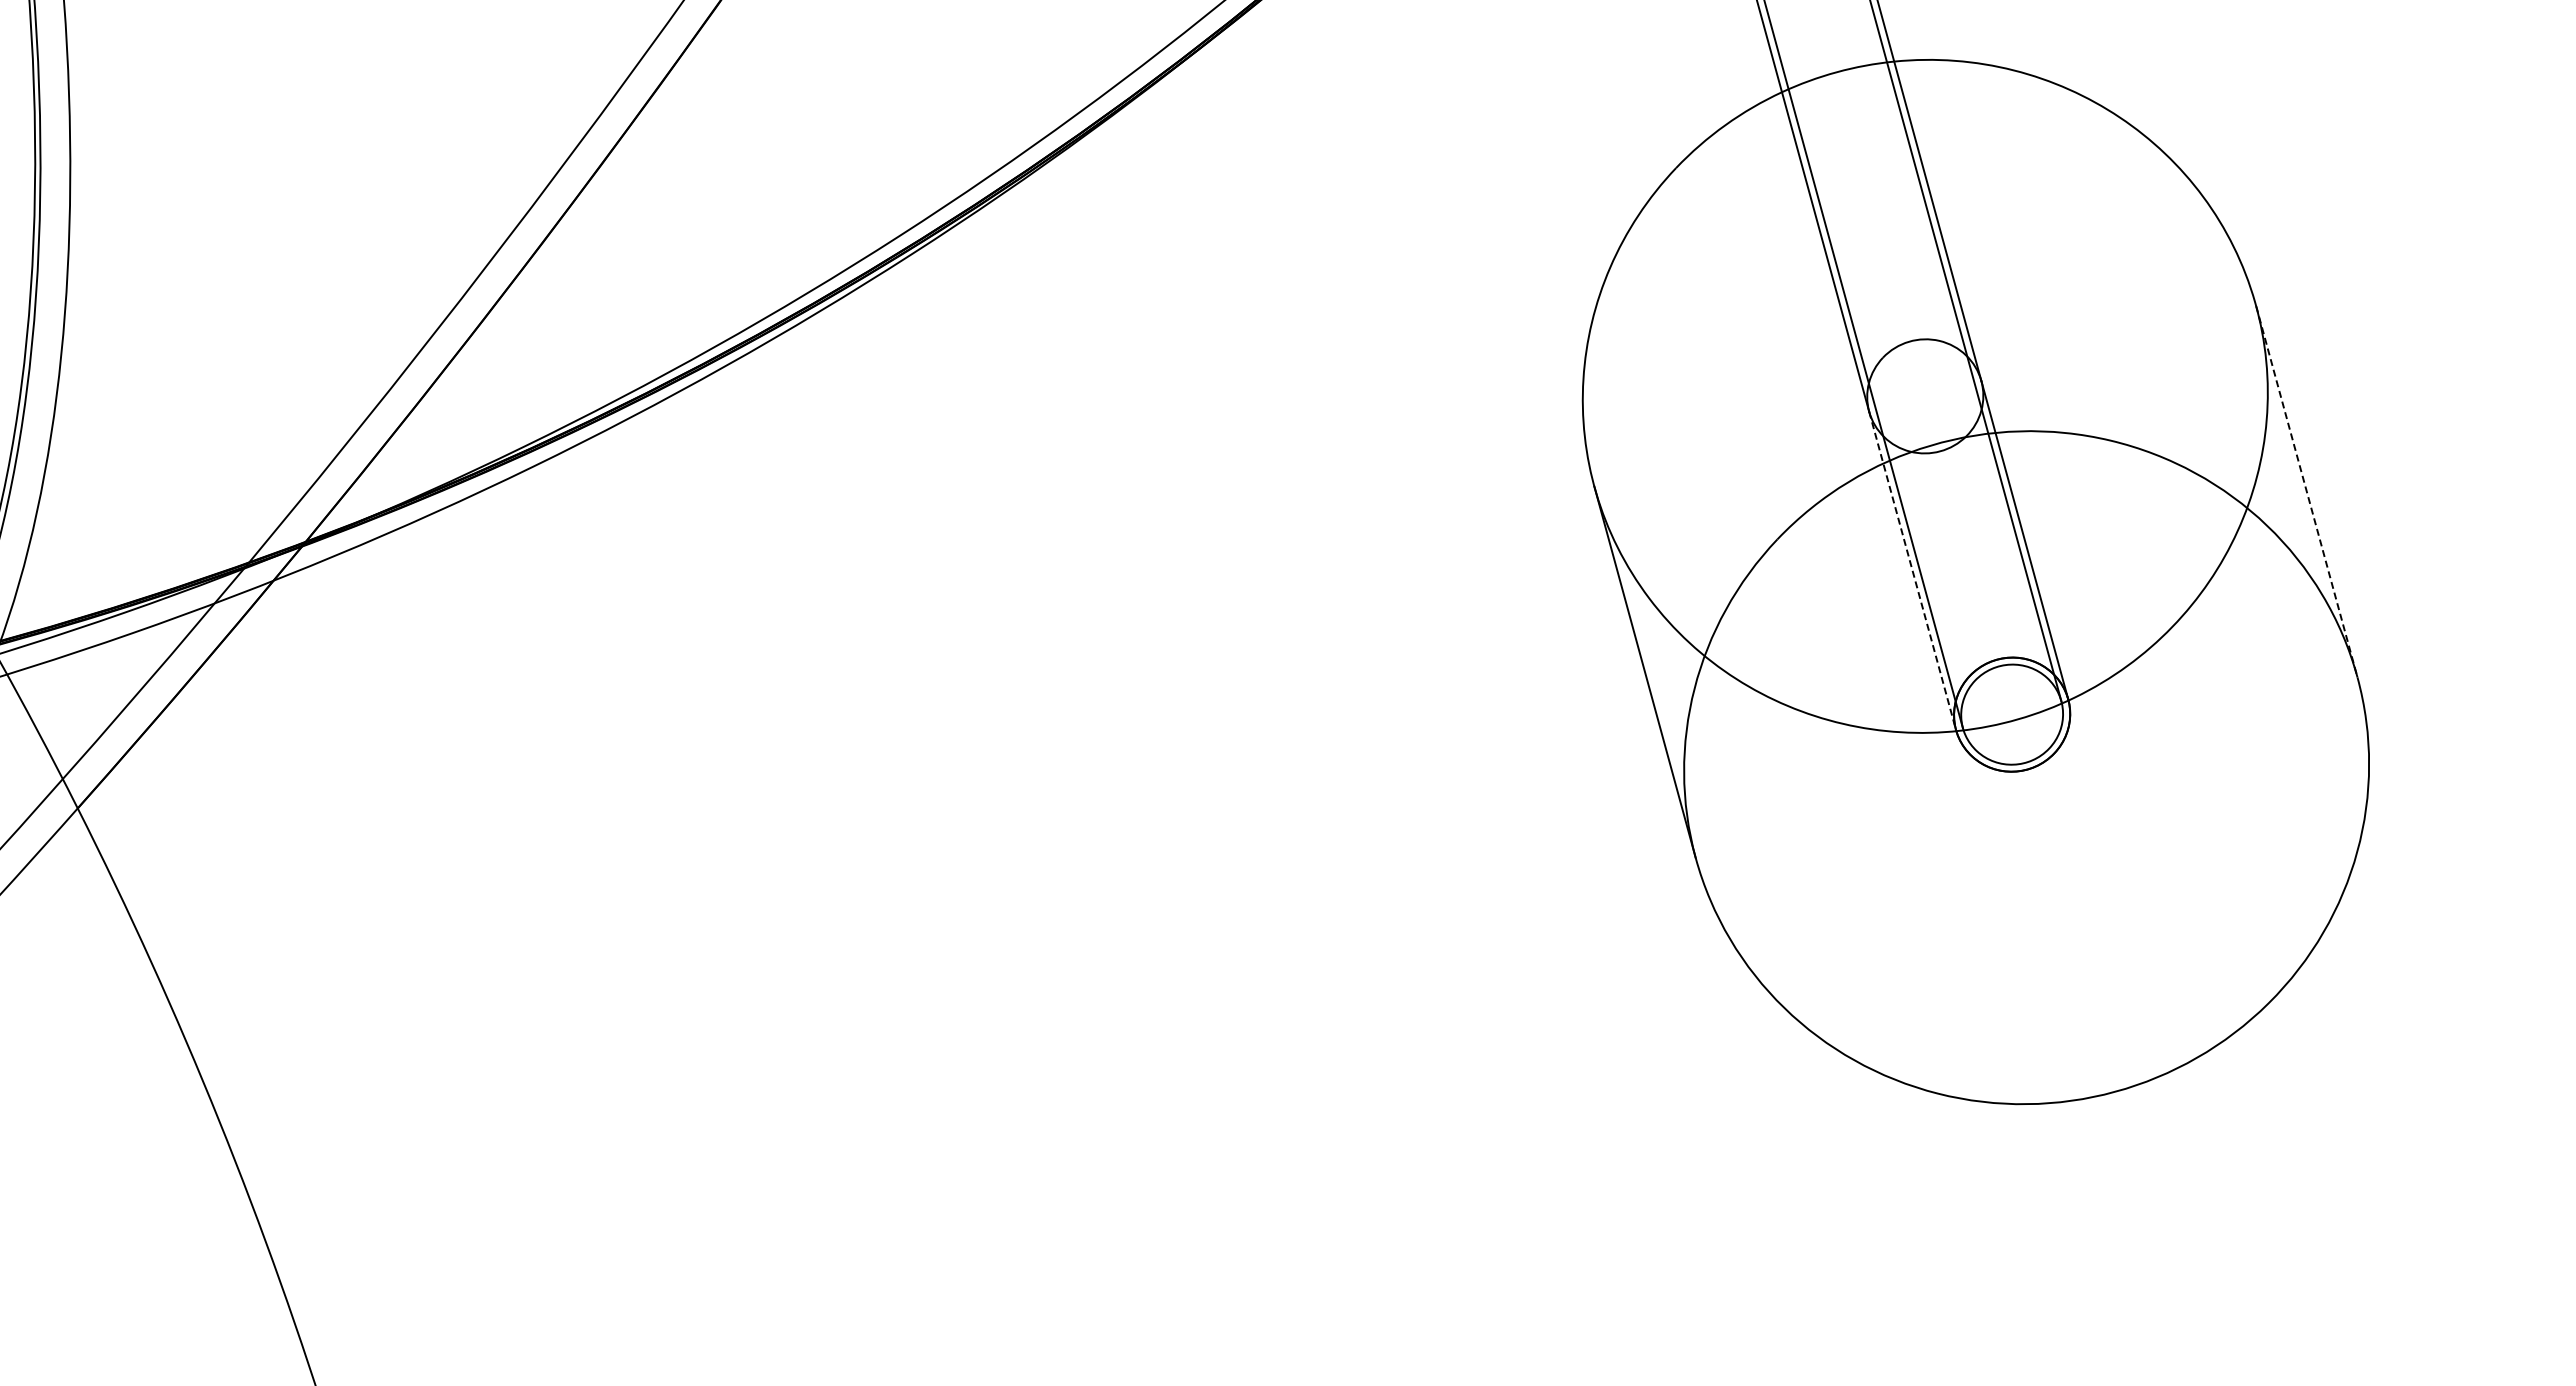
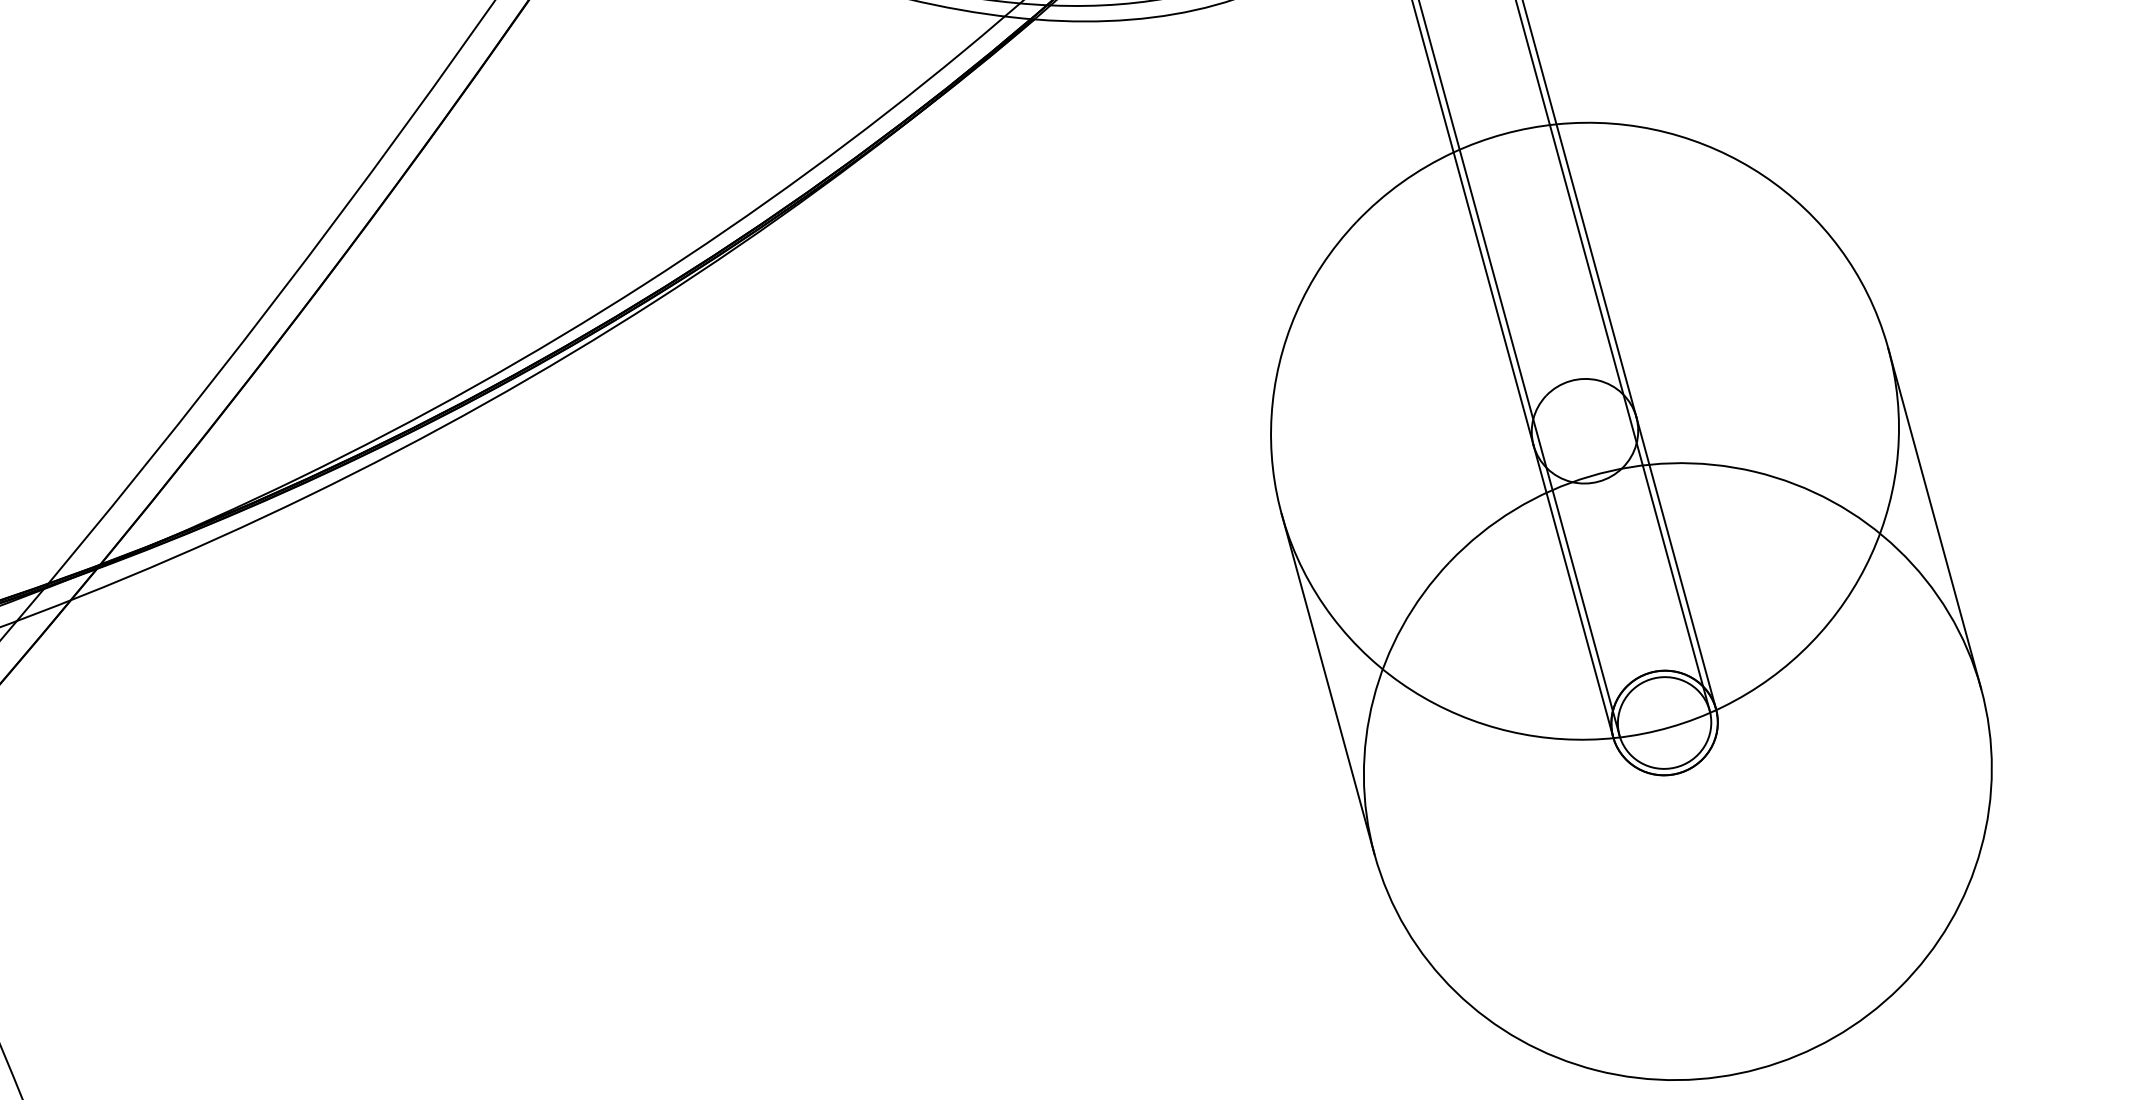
line: (2306, 492) -> (1934, 519), dashed -> solid
line: (1912, 570) -> (1573, 590), dashed -> solid

